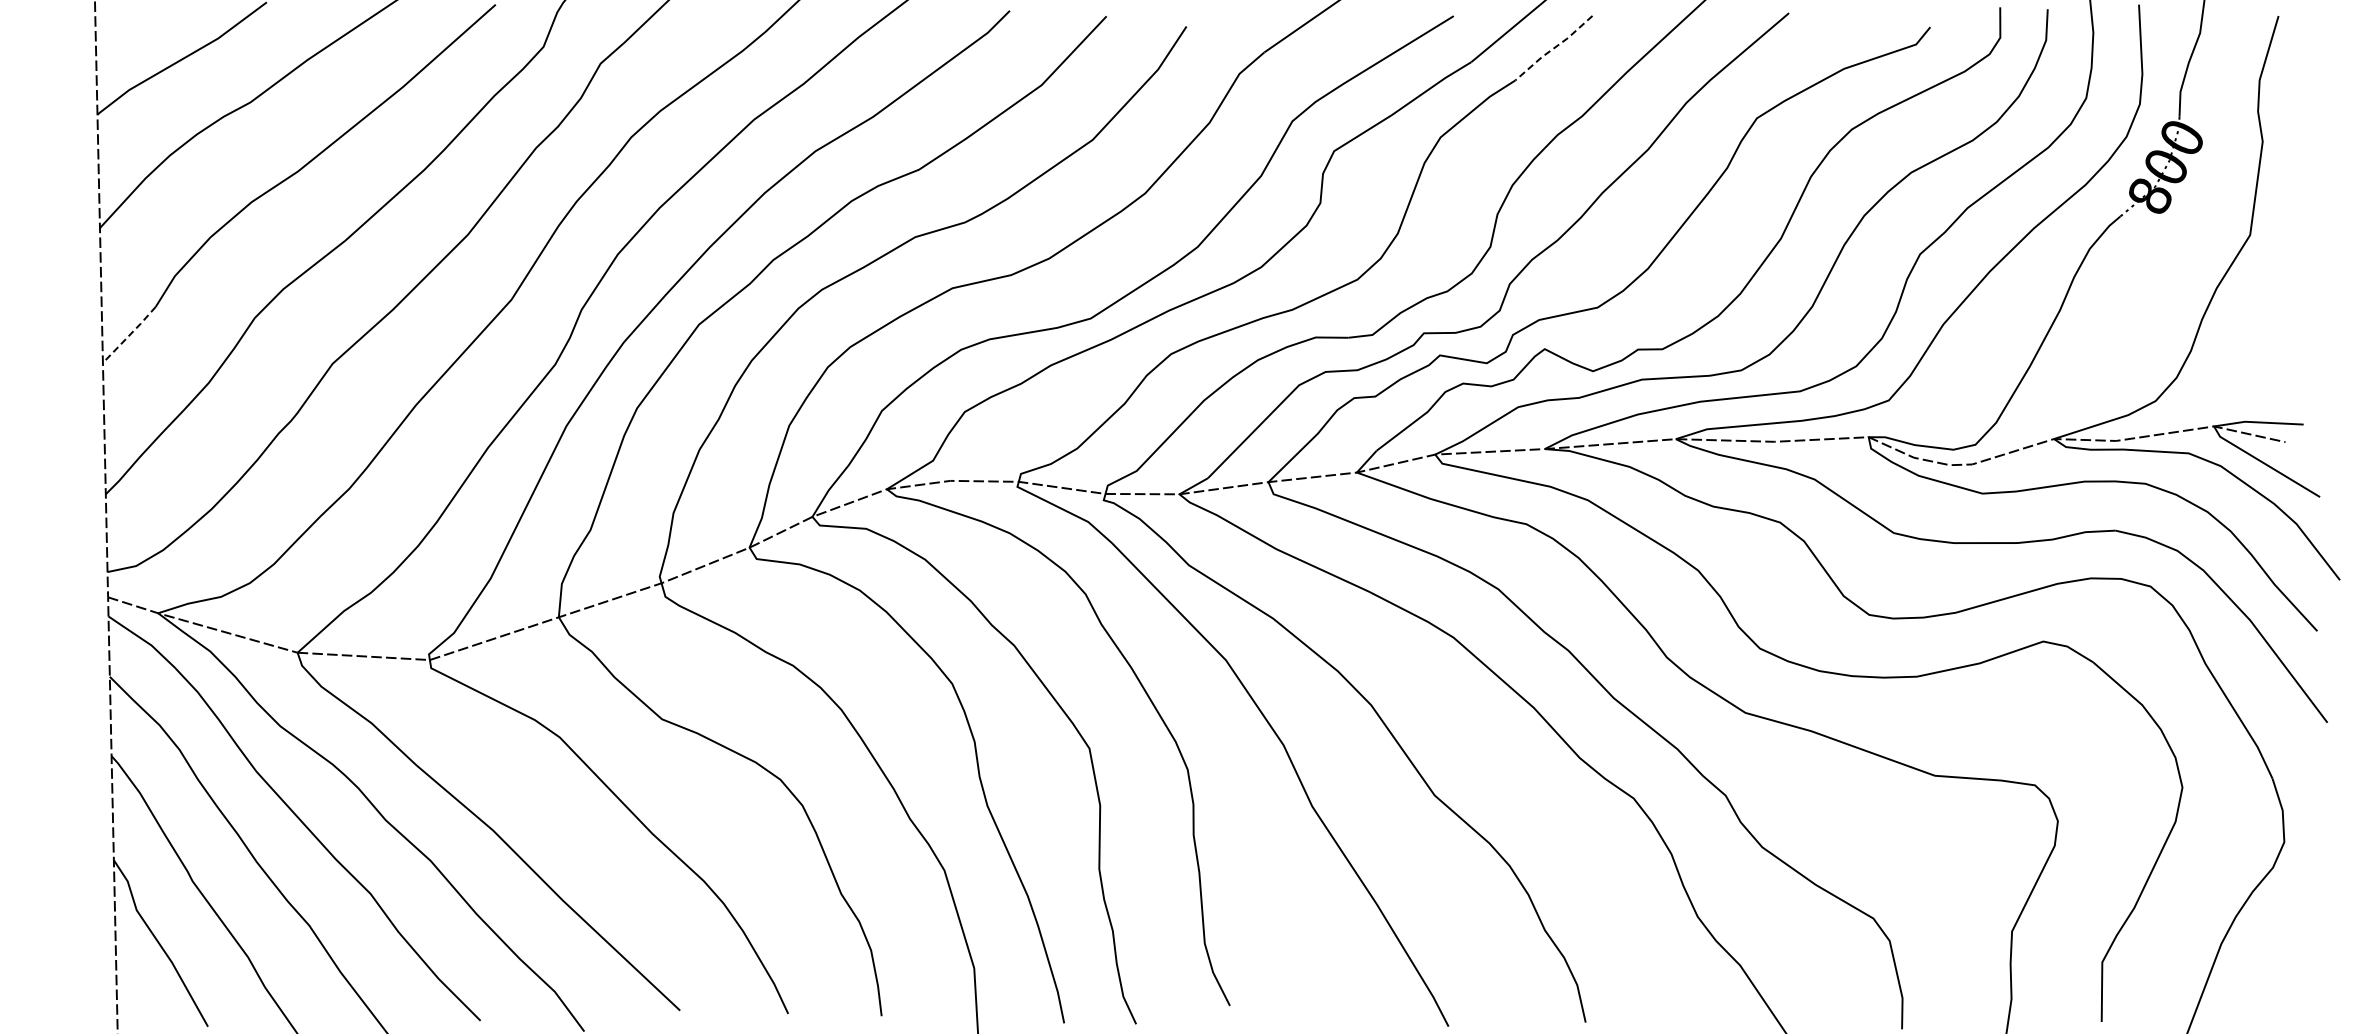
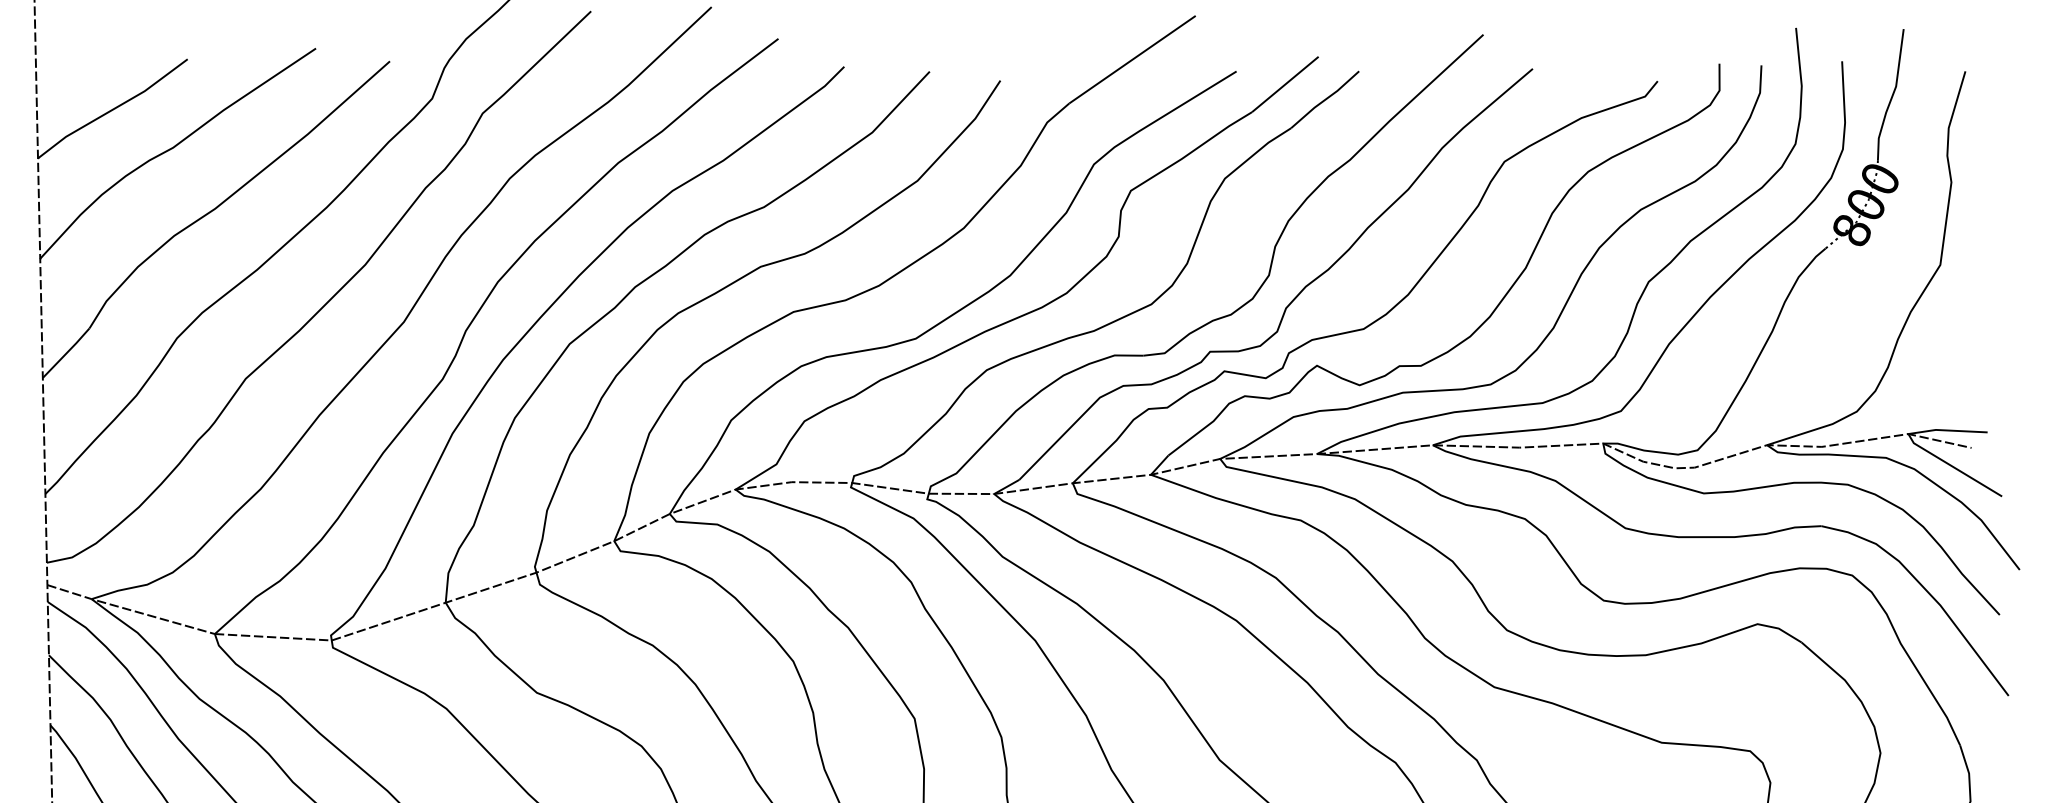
line: (1553, 48) -> (1324, 100), dashed -> solid
line: (129, 335) -> (66, 353), dashed -> solid

